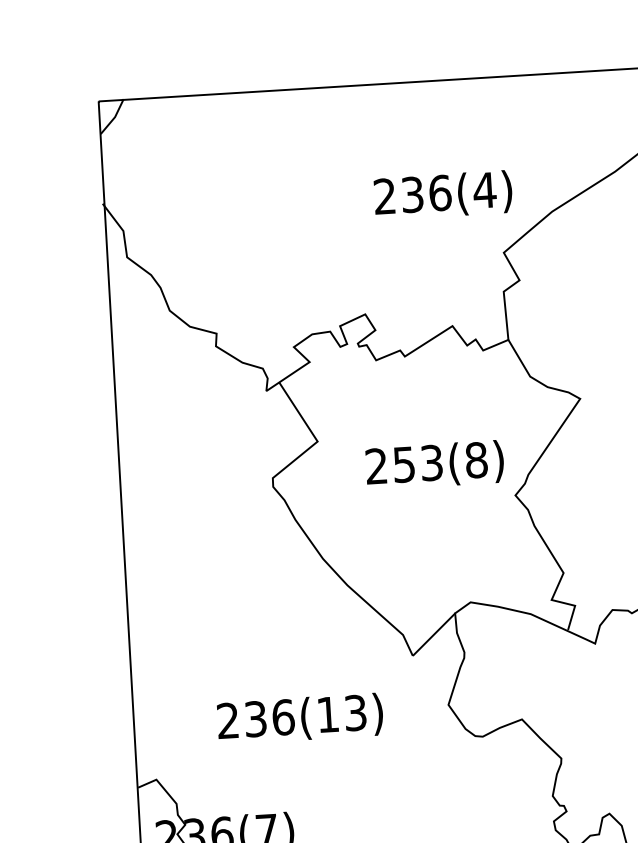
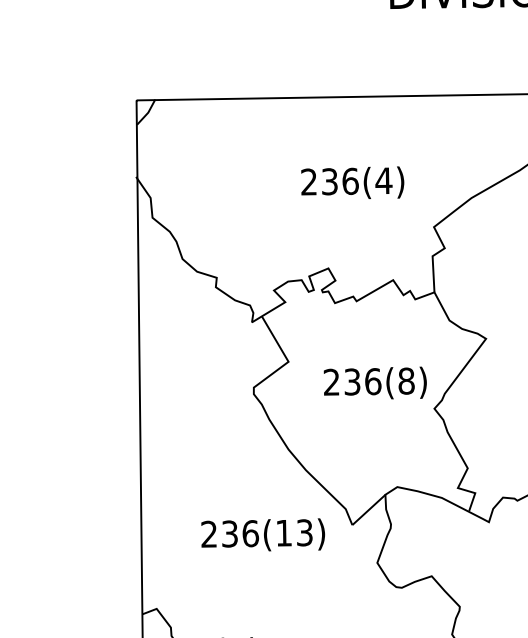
text: (442, 194) -> (352, 182), moved
text: (418, 463) -> (363, 381), 253(8) -> 236(8)
text: (300, 717) -> (263, 534), moved

